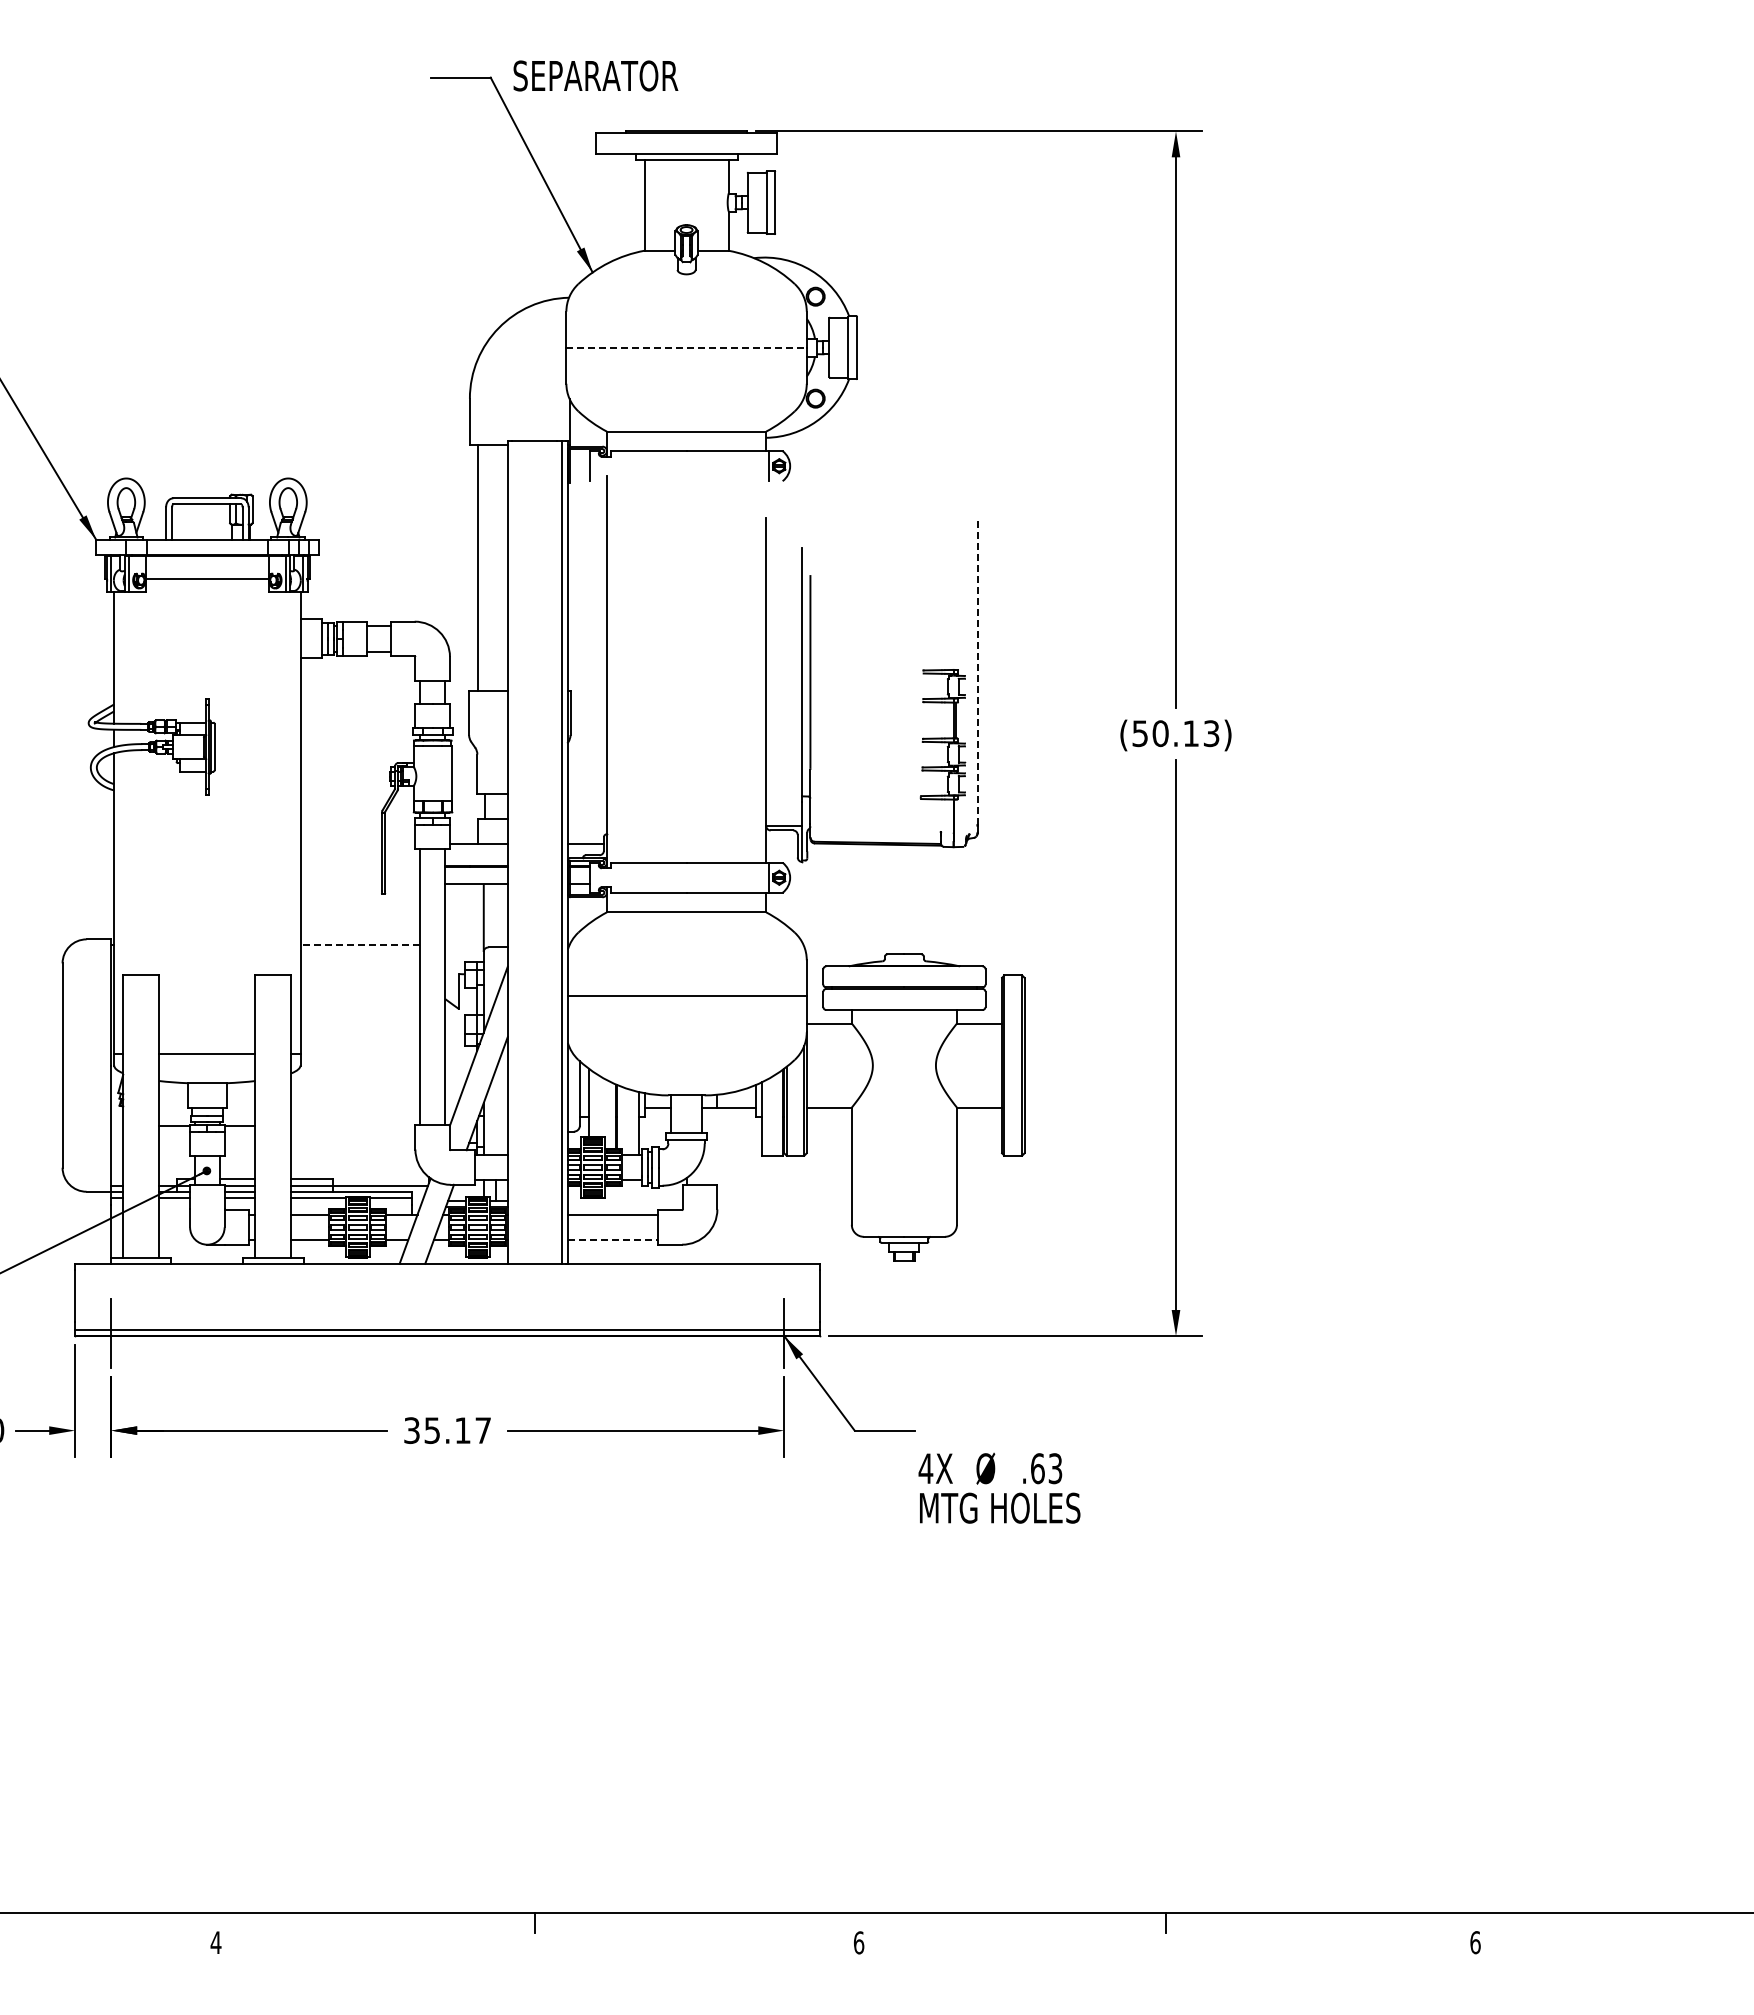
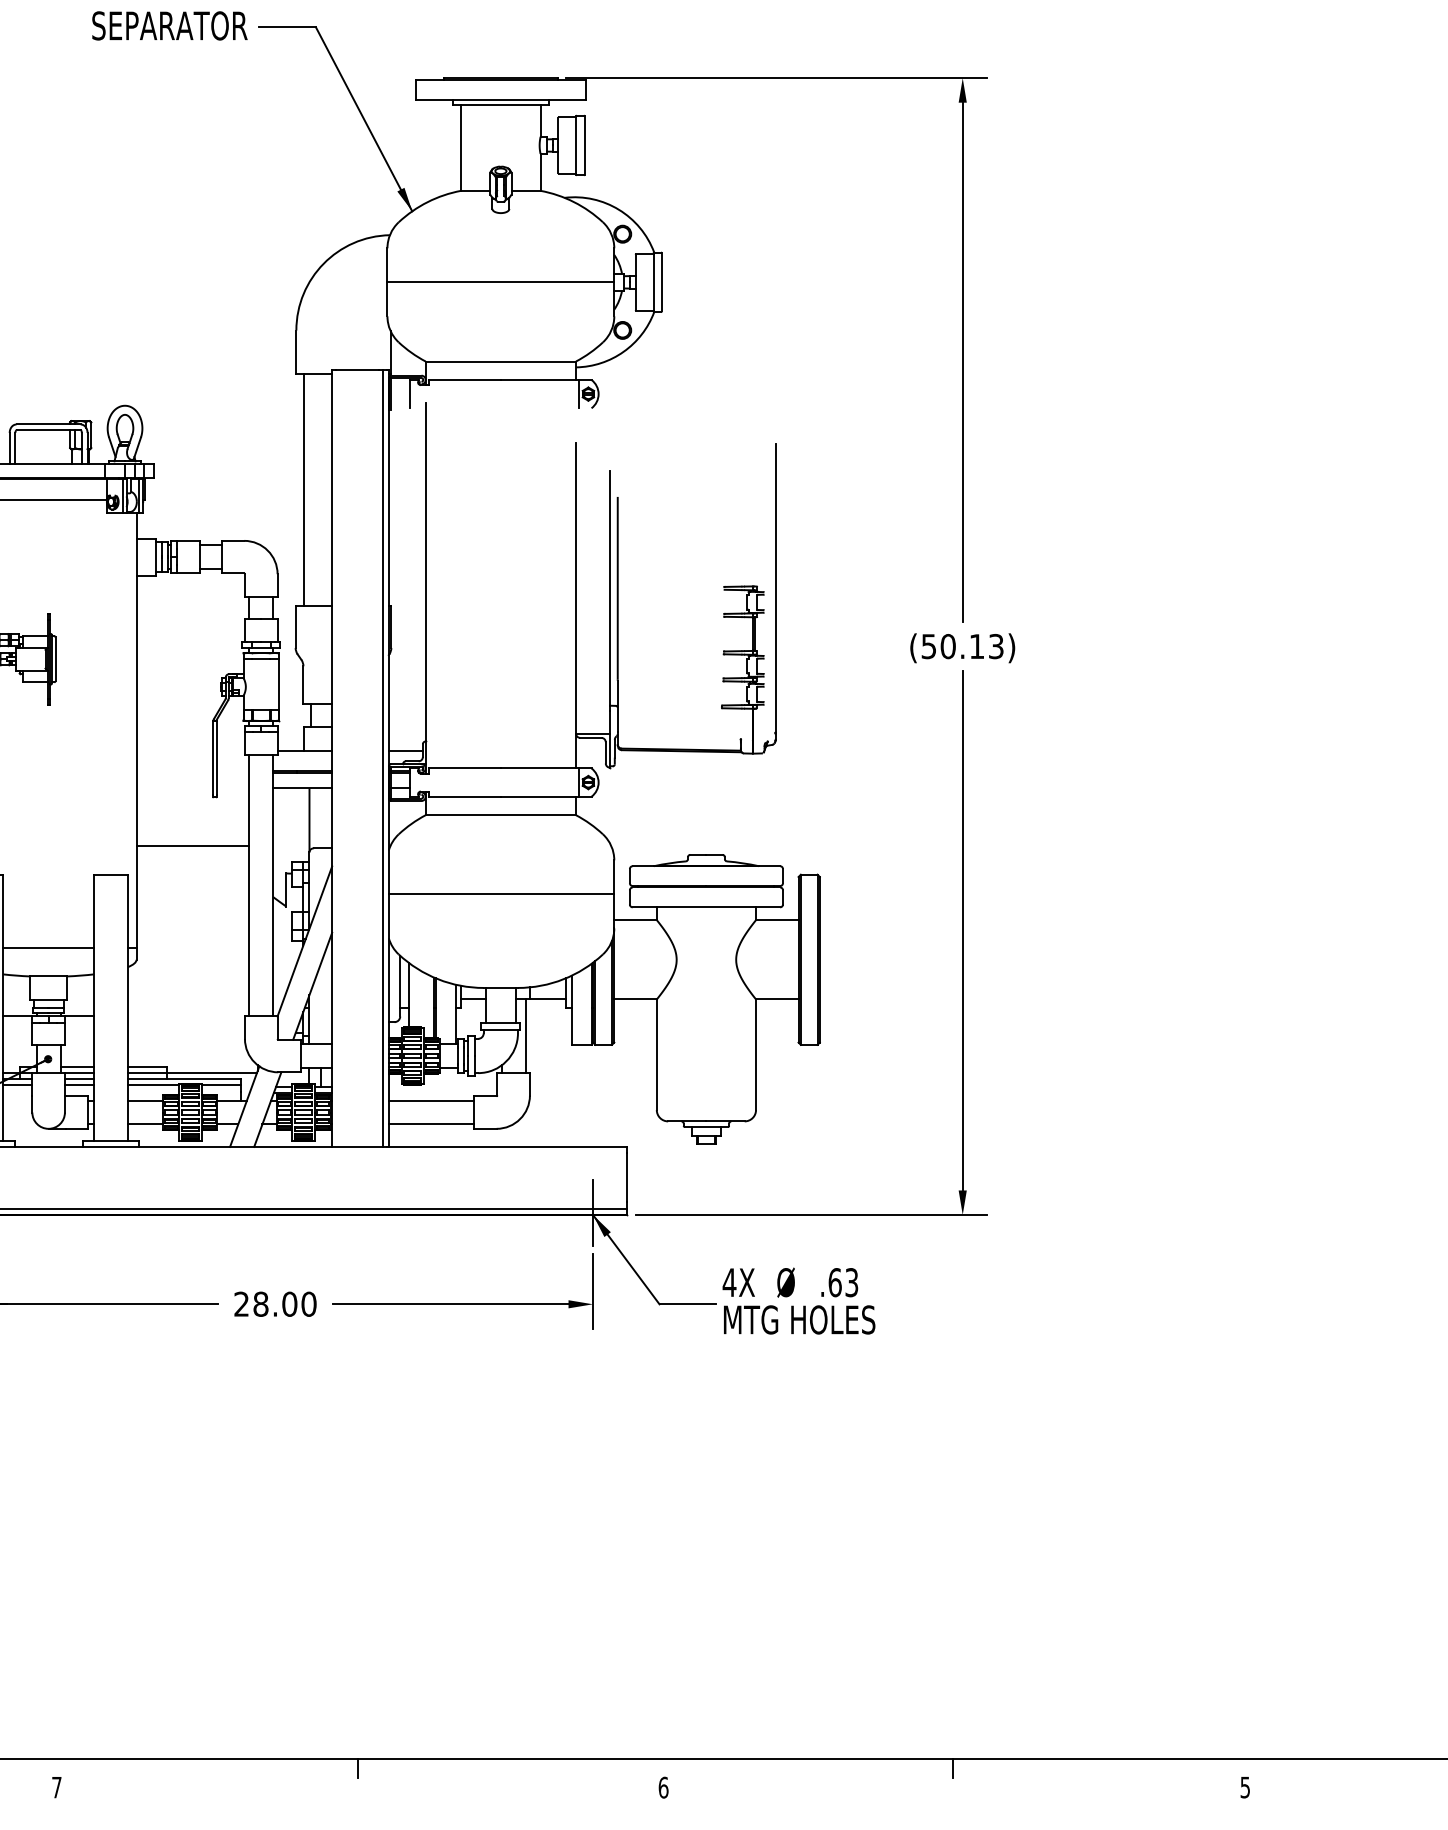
text: (595, 75) -> (169, 25), moved
line: (687, 347) -> (501, 282), dashed -> solid
line: (977, 671) -> (775, 587), dashed -> solid
line: (360, 945) -> (193, 846), dashed -> solid
line: (712, 1146) -> (525, 1036), added
line: (613, 1240) -> (431, 1124), dashed -> solid
text: (447, 1430) -> (275, 1304), 35.17 -> 28.00
text: (999, 1487) -> (799, 1300), moved
text: (215, 1942) -> (56, 1787), 4 -> 7
text: (1475, 1942) -> (1245, 1787), 6 -> 5

